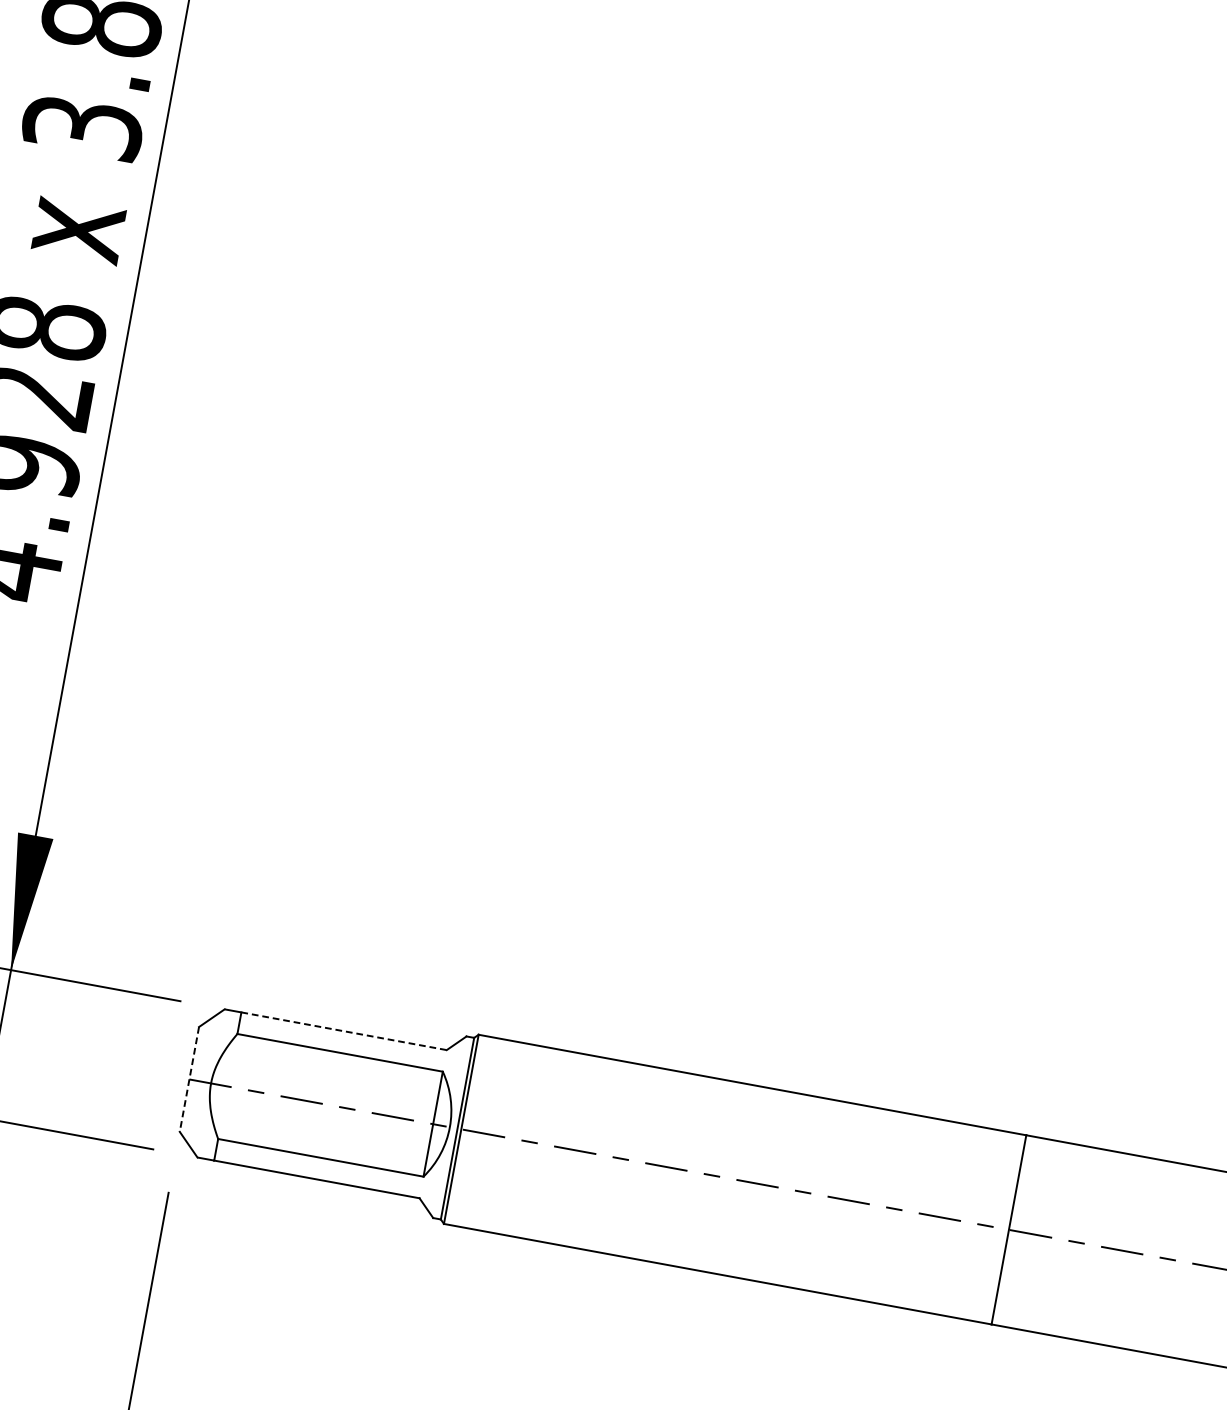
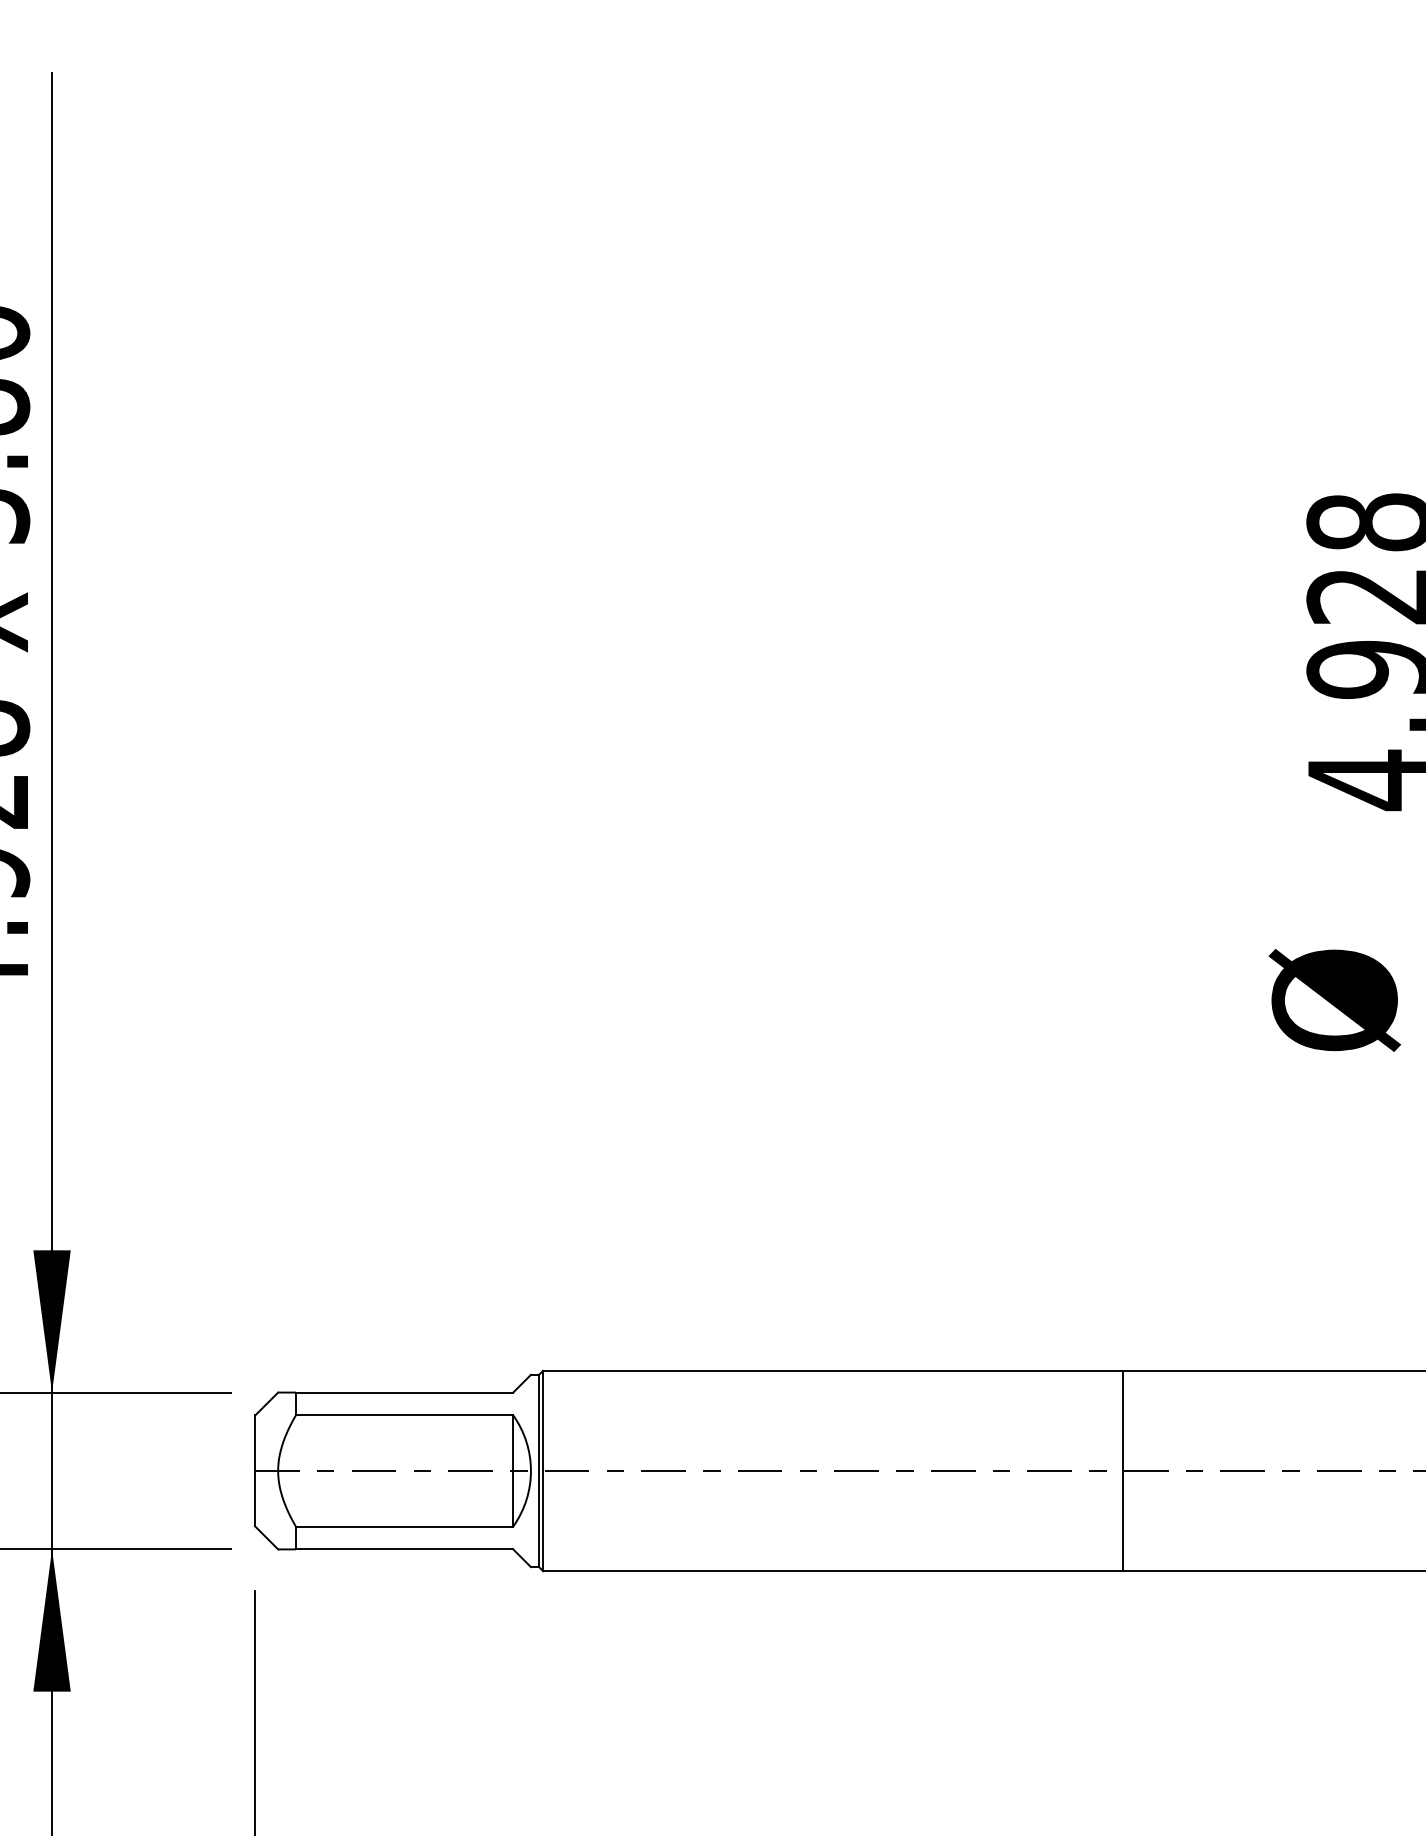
line: (344, 1031) -> (404, 1392), dashed -> solid
line: (189, 1079) -> (255, 1471), dashed -> solid

